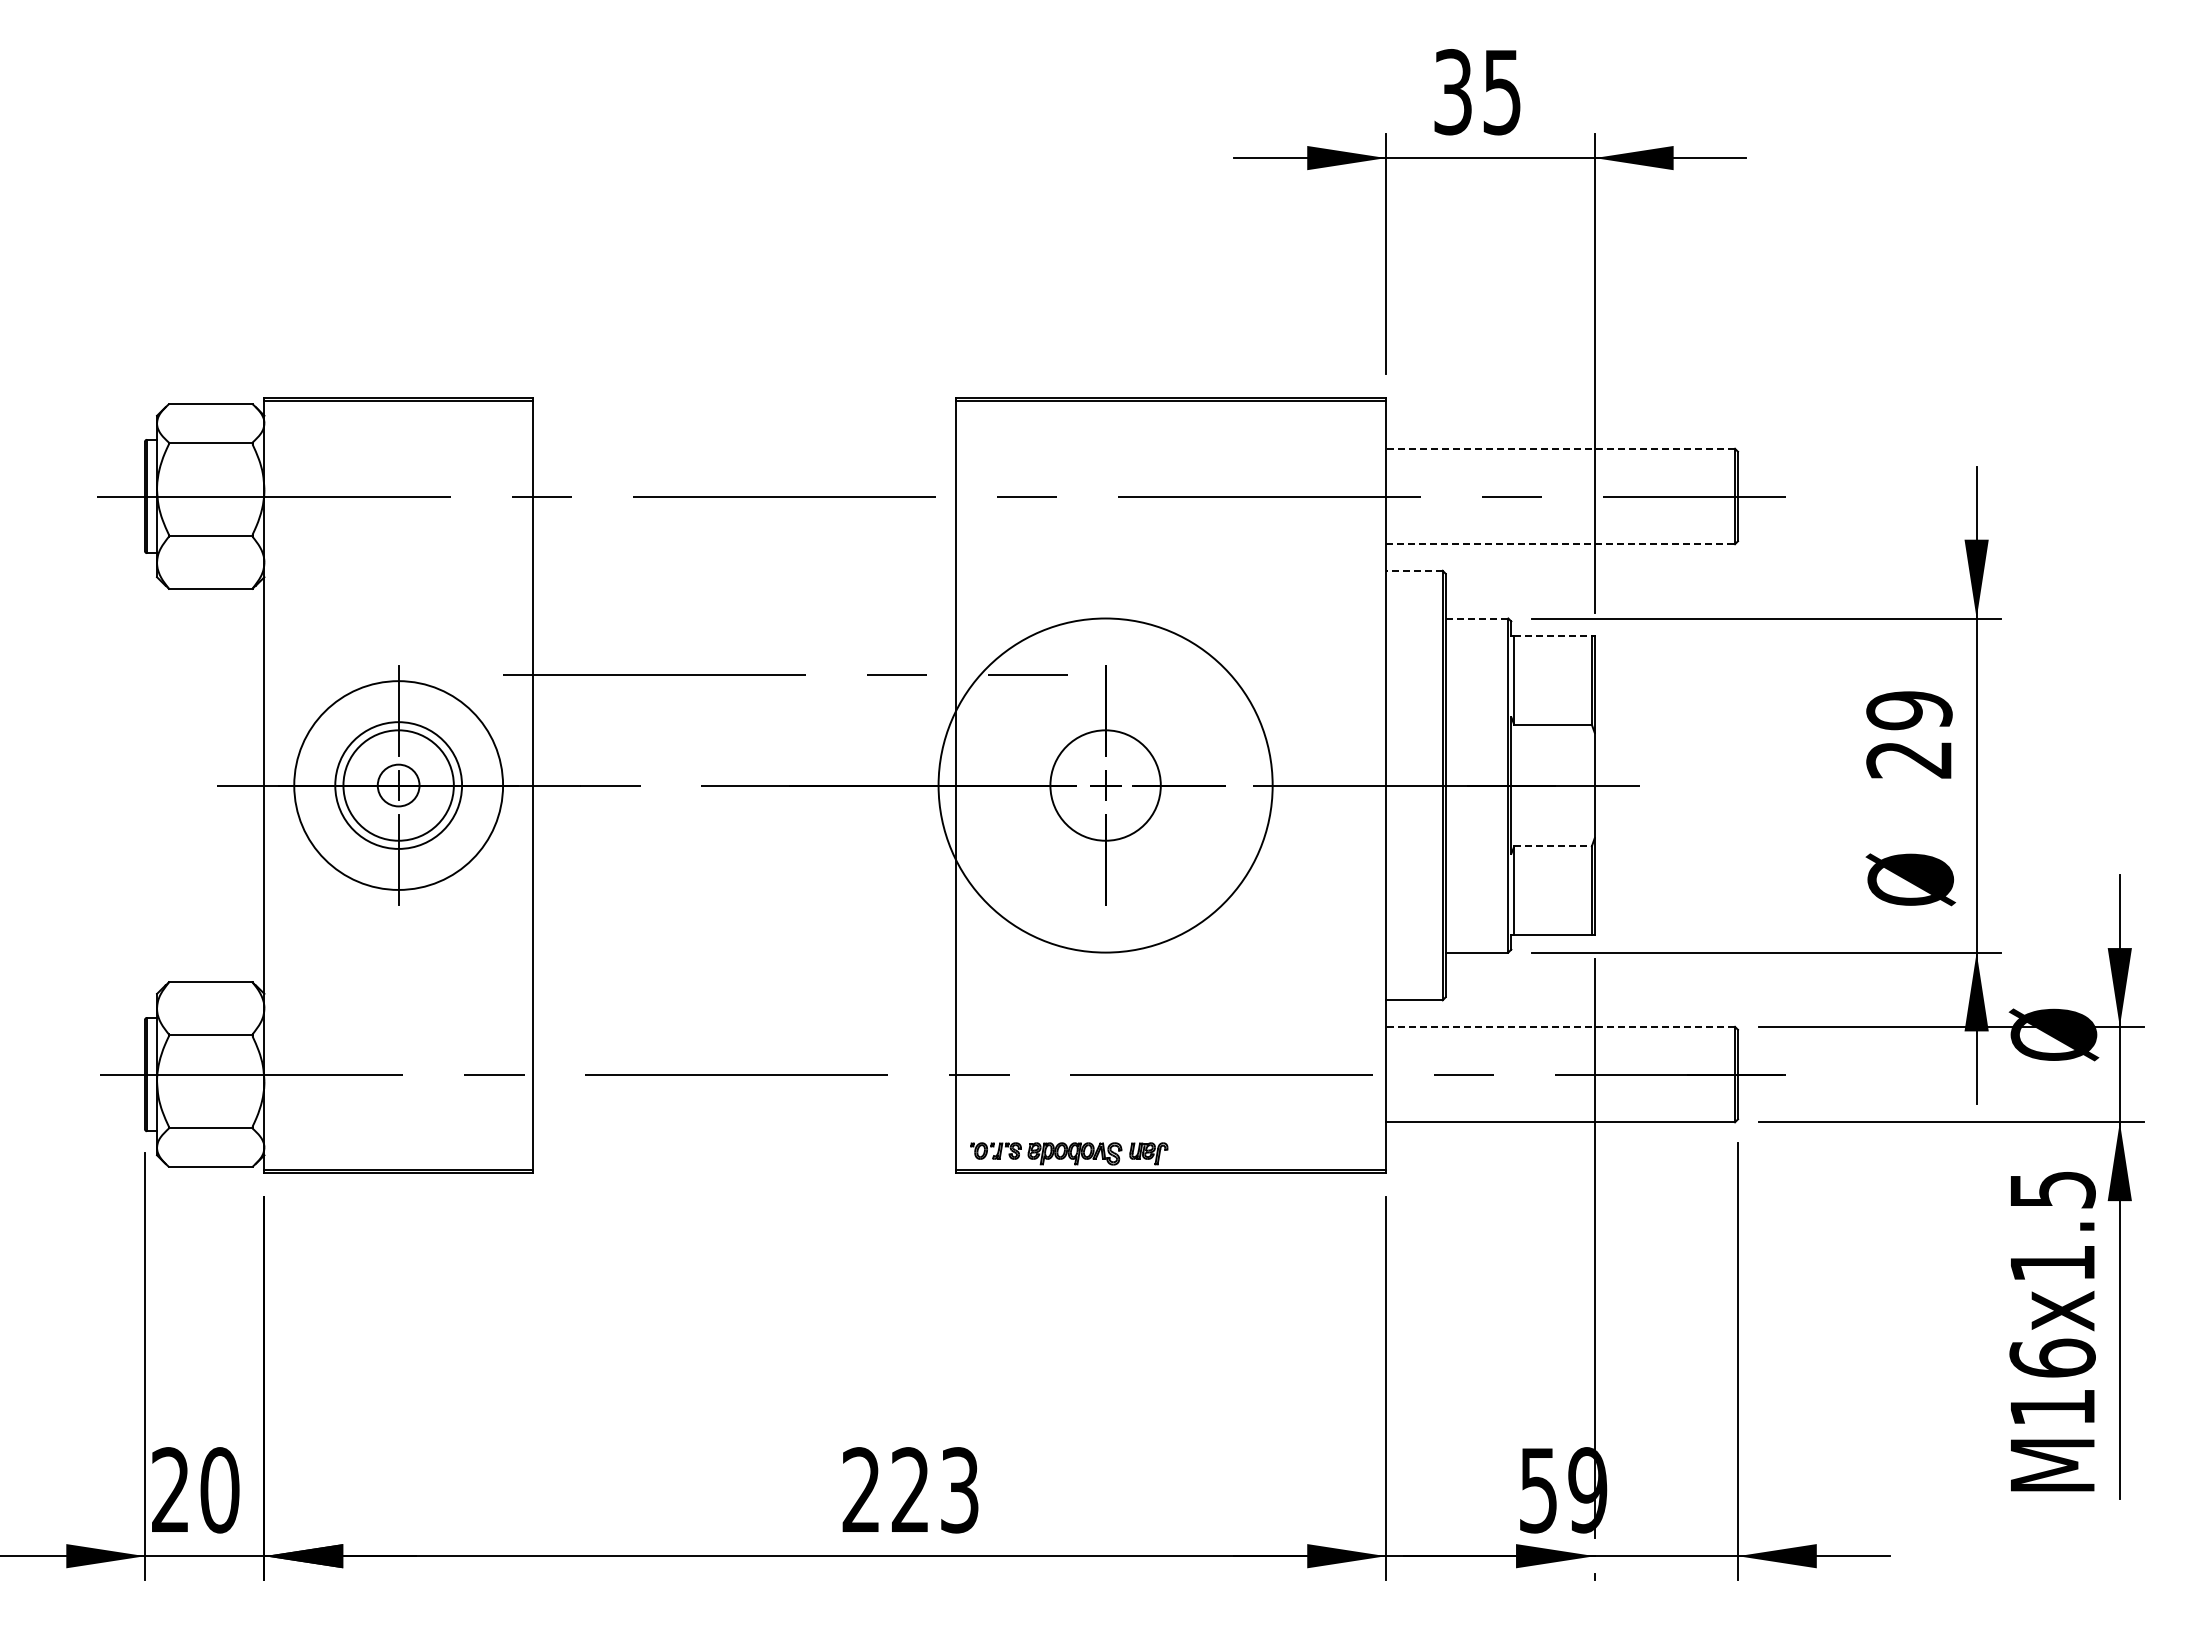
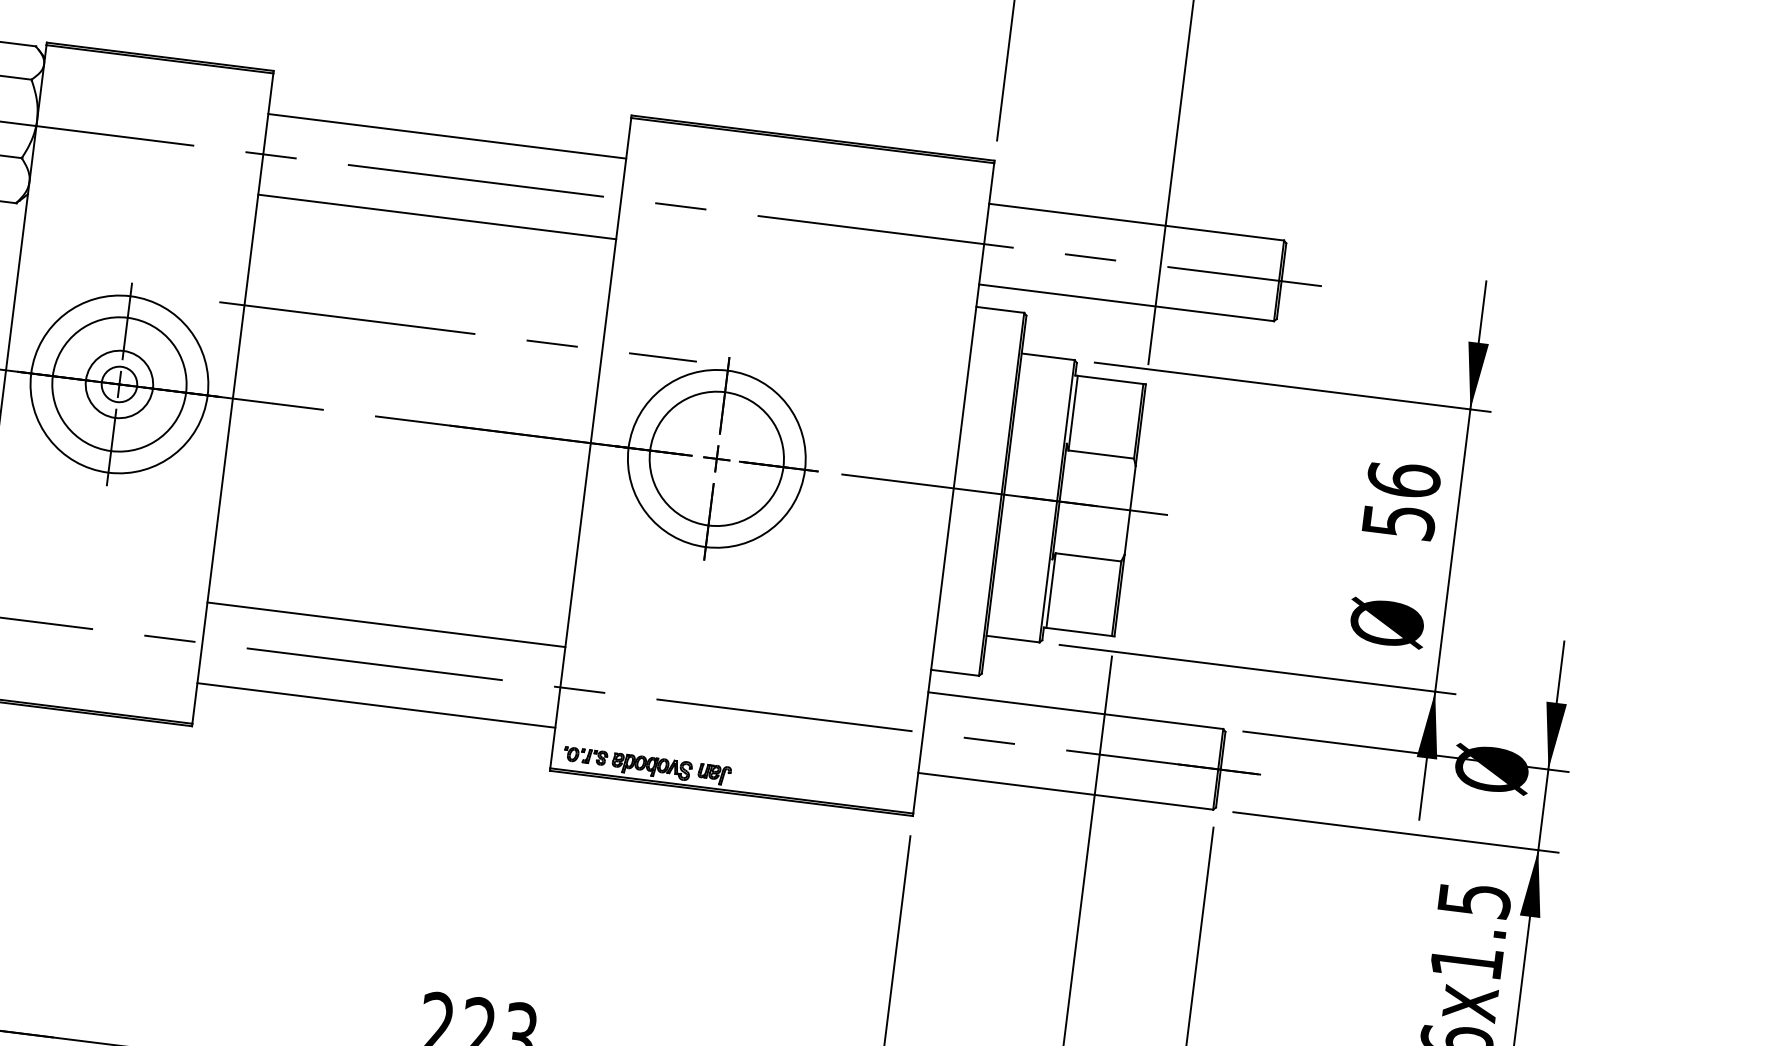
line: (744, 448) -> (447, 136), added
line: (1560, 448) -> (1136, 221), dashed -> solid
line: (744, 544) -> (437, 217), added
line: (1560, 544) -> (1126, 303), dashed -> solid
line: (1413, 570) -> (999, 309), dashed -> solid
line: (1476, 618) -> (1047, 356), dashed -> solid
line: (1553, 636) -> (1110, 380), dashed -> solid
text: (1909, 734) -> (1401, 500), 29 -> 56
circle: (398, 785) -> (119, 384), size x0.62
circle: (398, 785) -> (119, 384), size x1.43
circle: (1105, 785) -> (716, 458), size x0.62
circle: (1105, 785) -> (716, 458), size x1.43
line: (1553, 846) -> (1088, 557), dashed -> solid
line: (744, 1026) -> (386, 624), added
line: (1560, 1026) -> (1075, 710), dashed -> solid
line: (744, 1122) -> (376, 705), added

